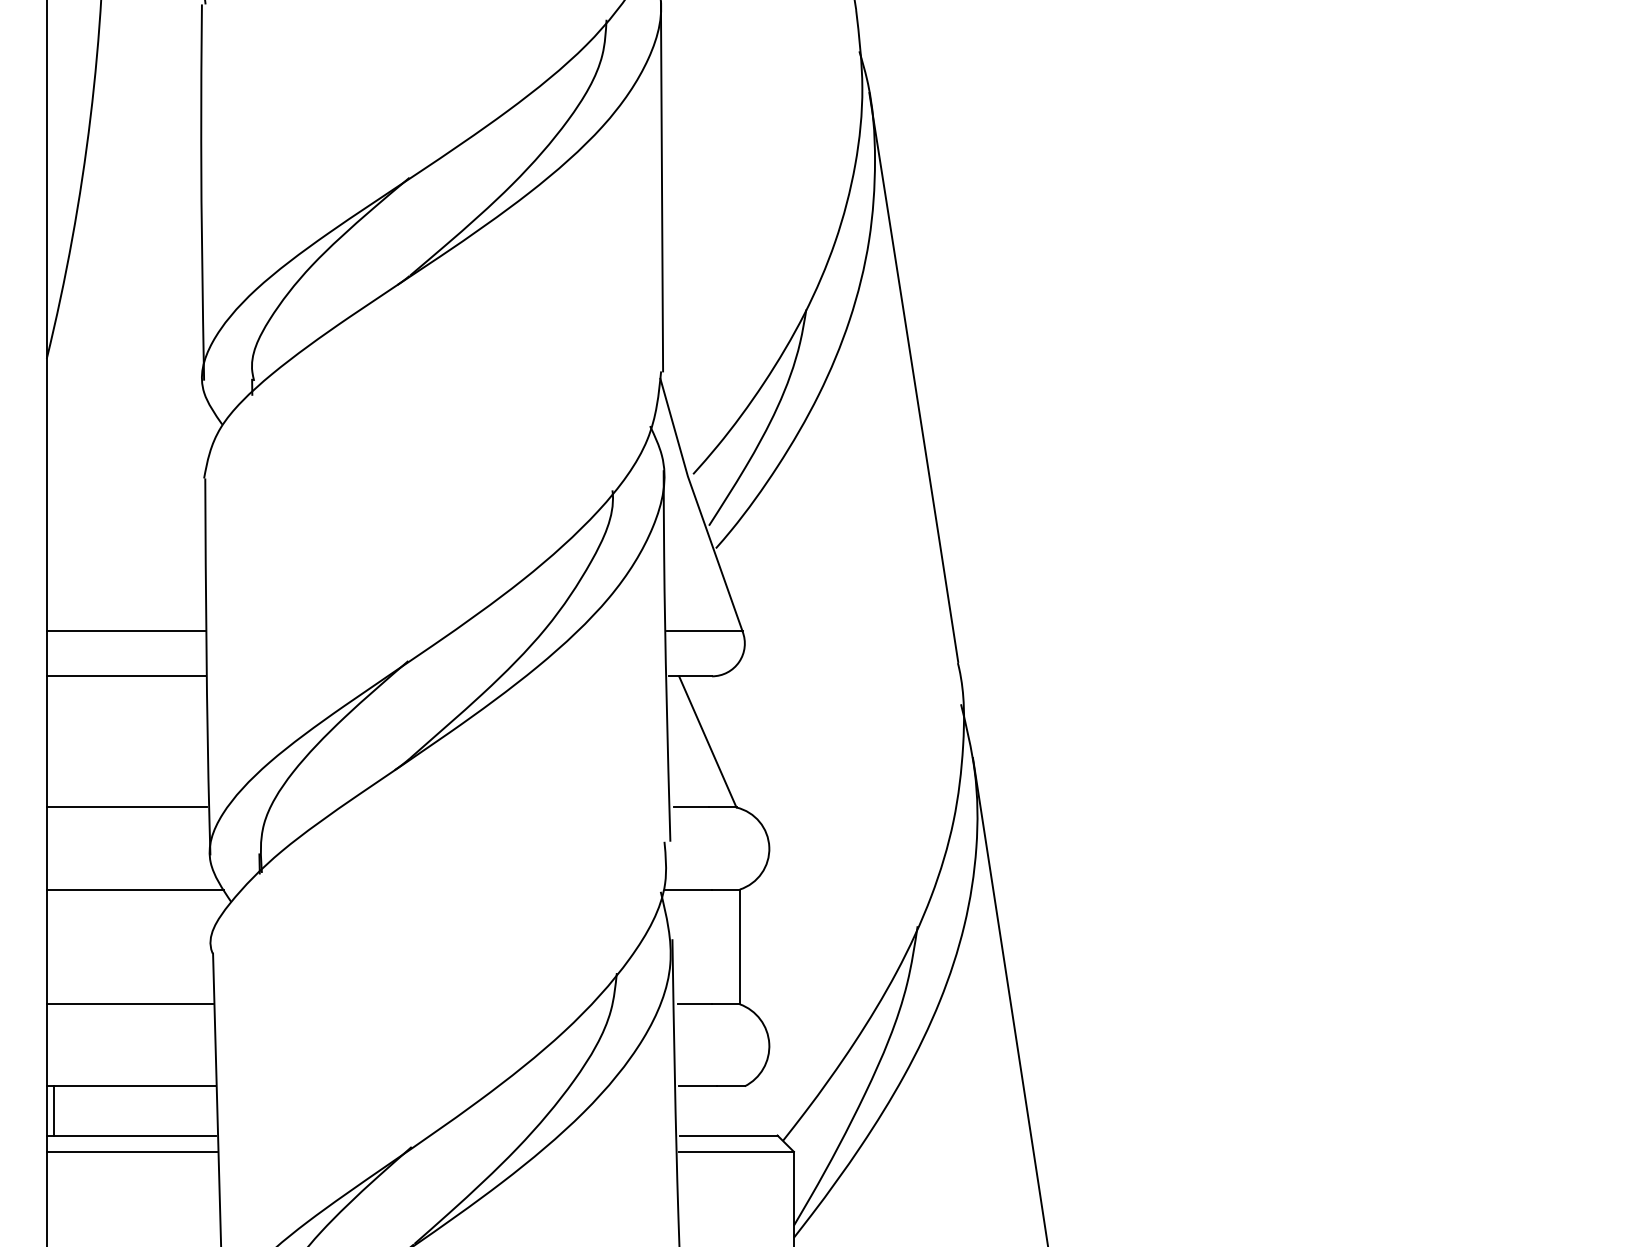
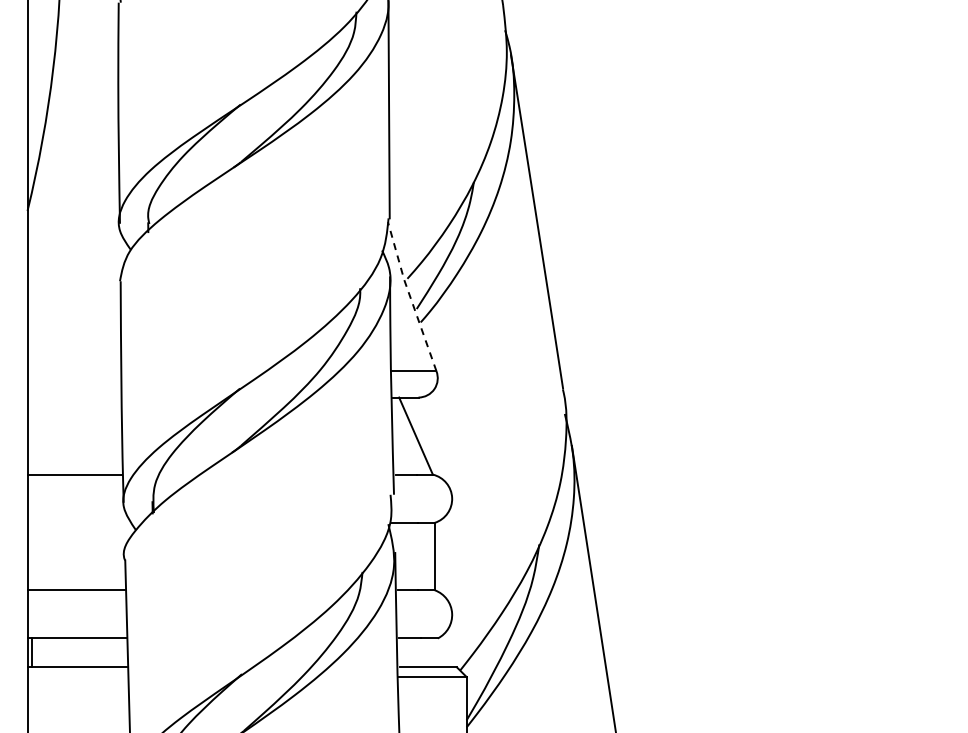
line: (696, 504) -> (409, 296), solid -> dashed
line: (126, 632) -> (74, 371), removed
line: (124, 676) -> (73, 397), removed
line: (135, 888) -> (79, 522), removed
line: (131, 1152) -> (77, 677), removed

